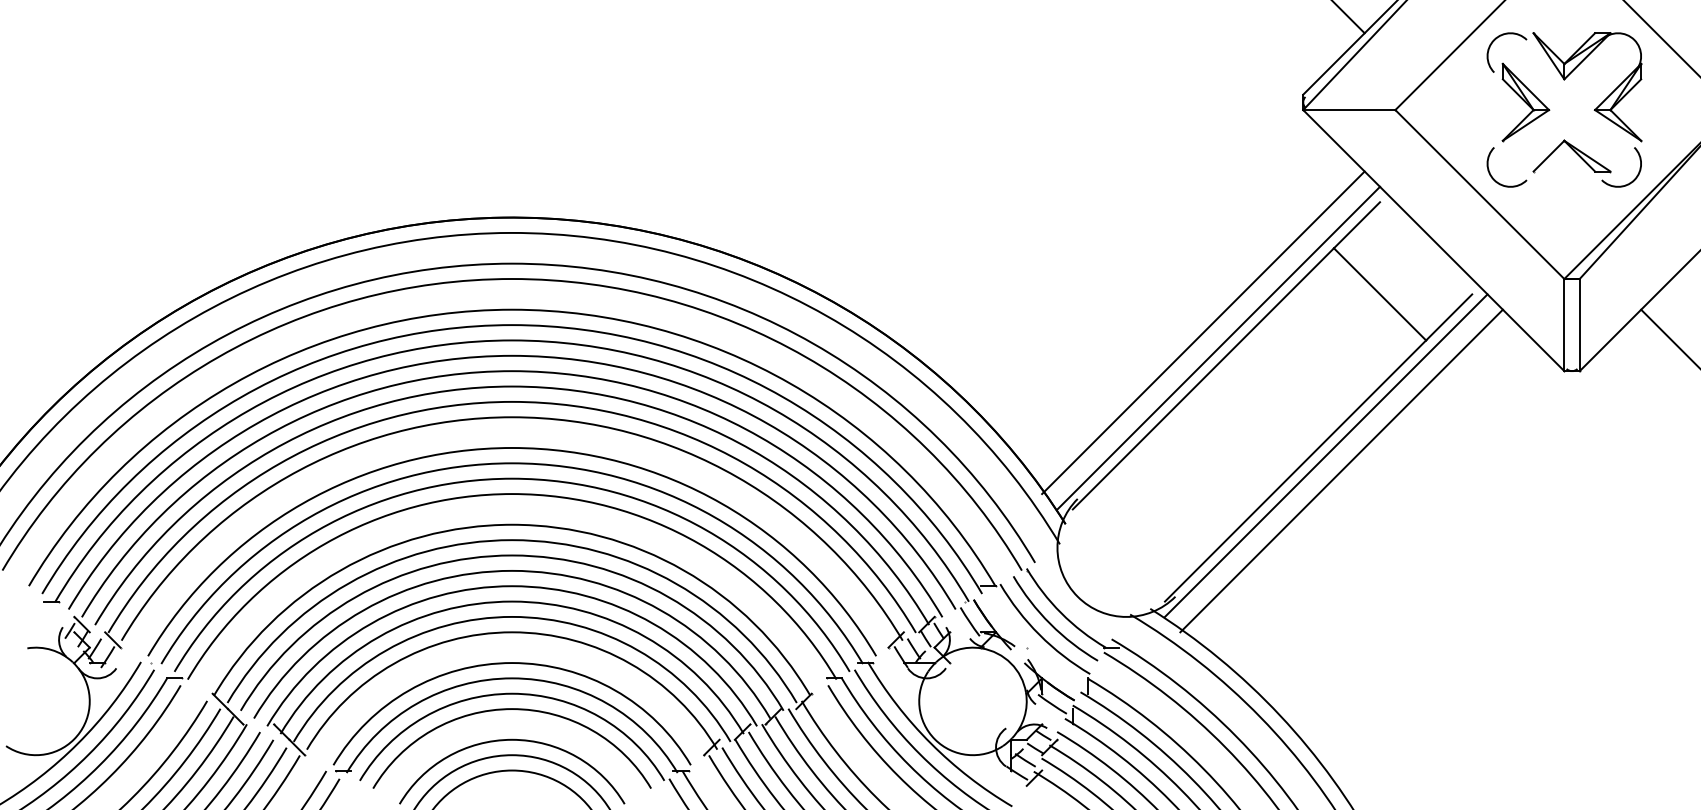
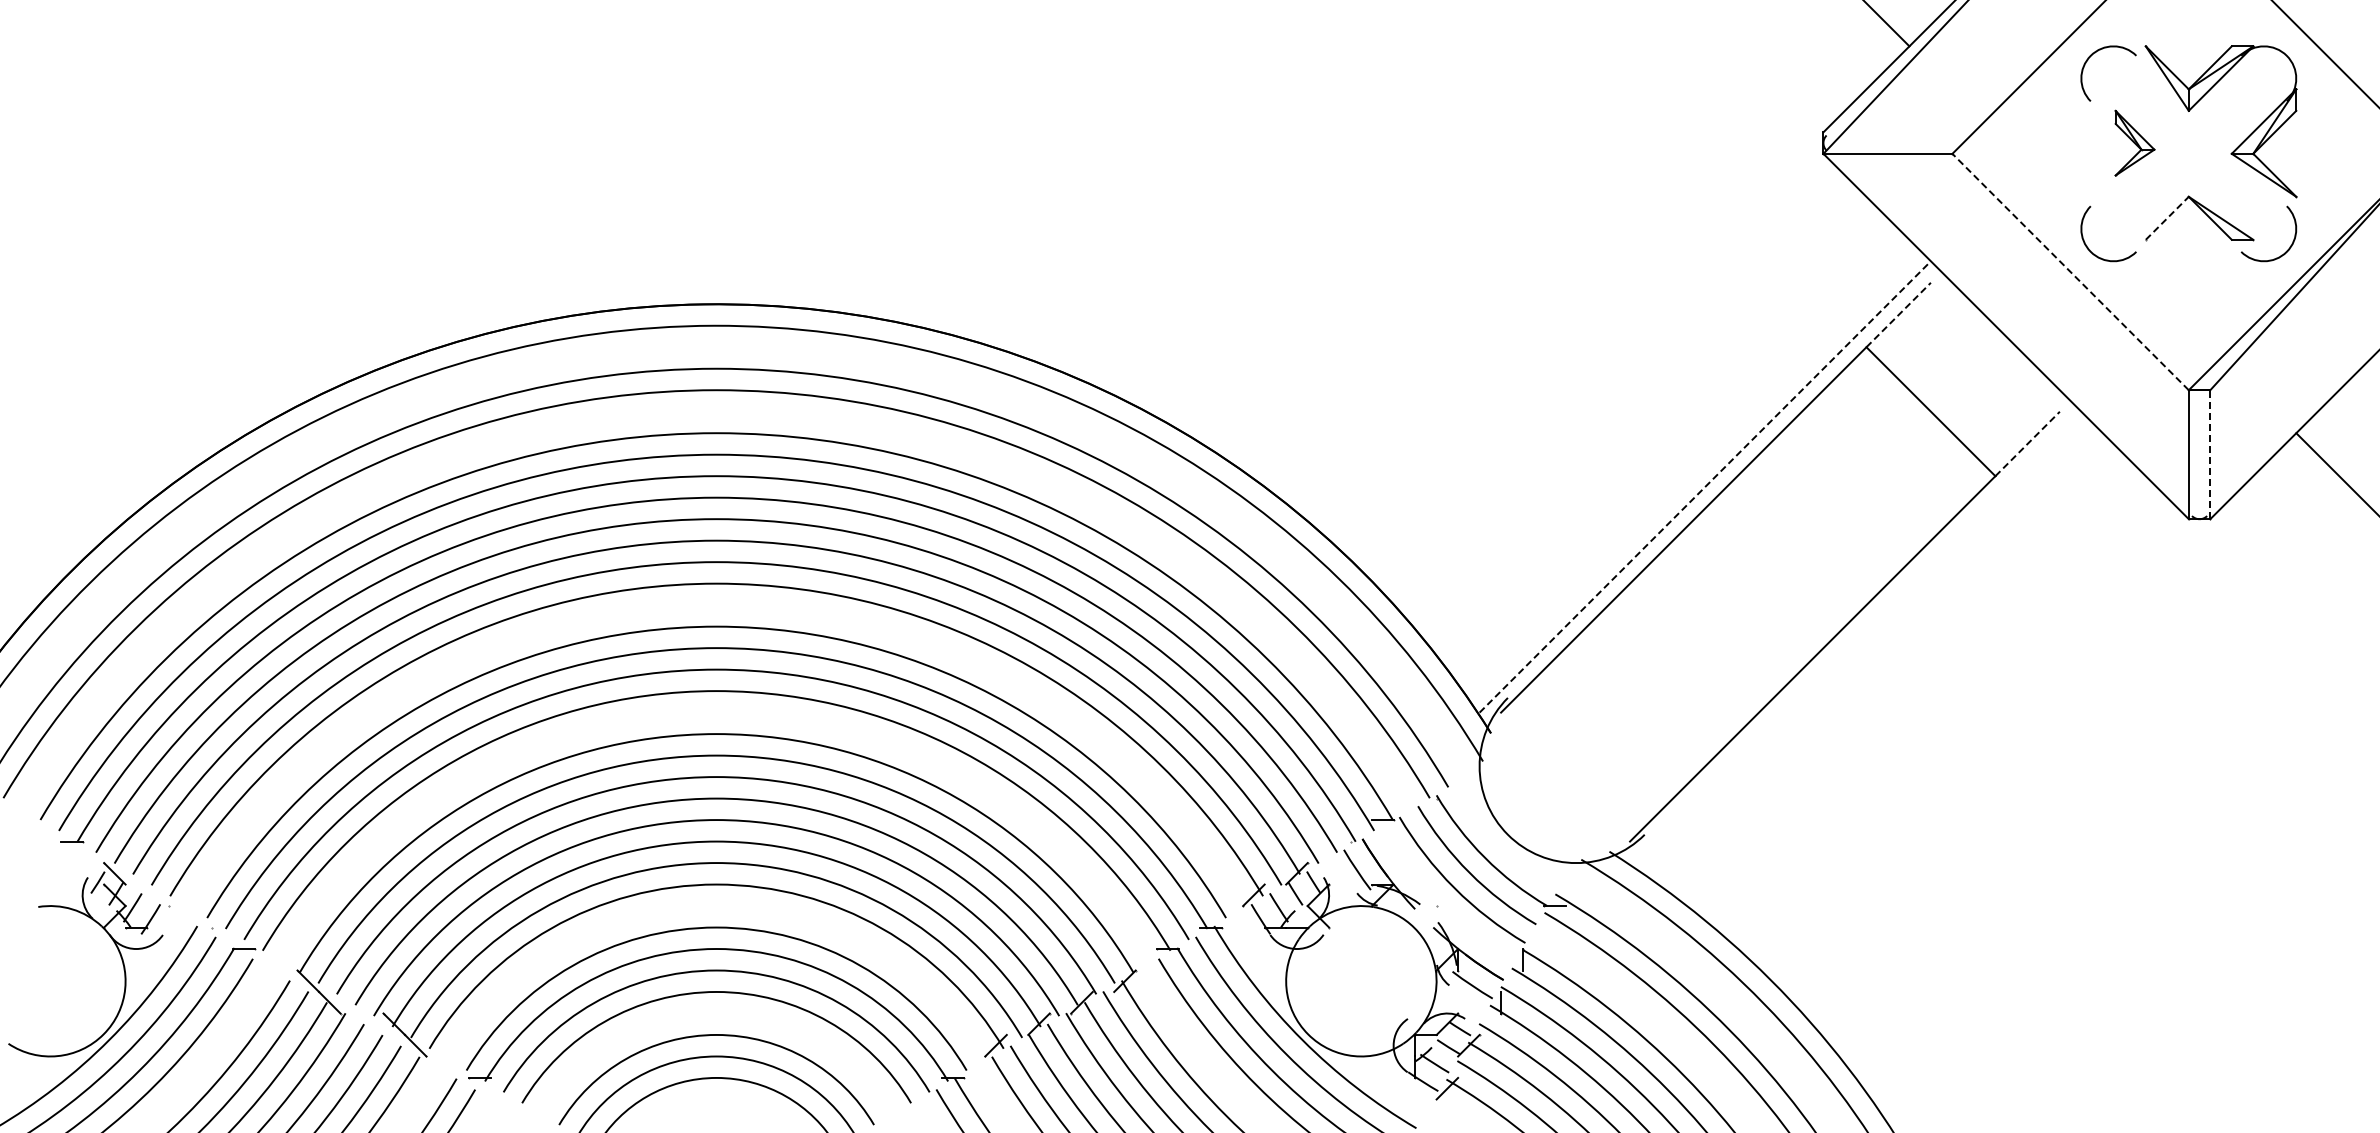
part: (1525, 102) -> (2134, 143), size x0.6
line: (1549, 155) -> (2167, 217), solid -> dashed
line: (1479, 194) -> (2070, 271), solid -> dashed
line: (1356, 225) -> (1898, 315), solid -> dashed
line: (1449, 317) -> (2027, 443), solid -> dashed
line: (1579, 324) -> (2210, 454), solid -> dashed
line: (1203, 332) -> (1683, 465), removed
line: (1218, 347) -> (1705, 486), solid -> dashed
line: (1326, 455) -> (1855, 637), removed
line: (1341, 470) -> (1876, 658), removed
line: (112, 640) -> (157, 895), removed

